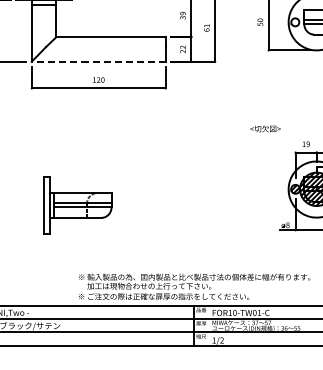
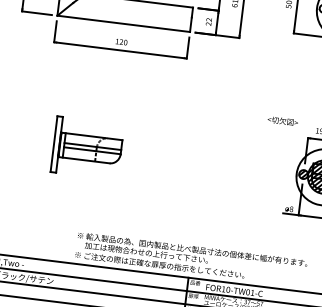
line: (98, 61) -> (123, 23), dashed -> solid
text: (265, 128) -> (282, 120), moved
part: (77, 205) -> (87, 148), moved

